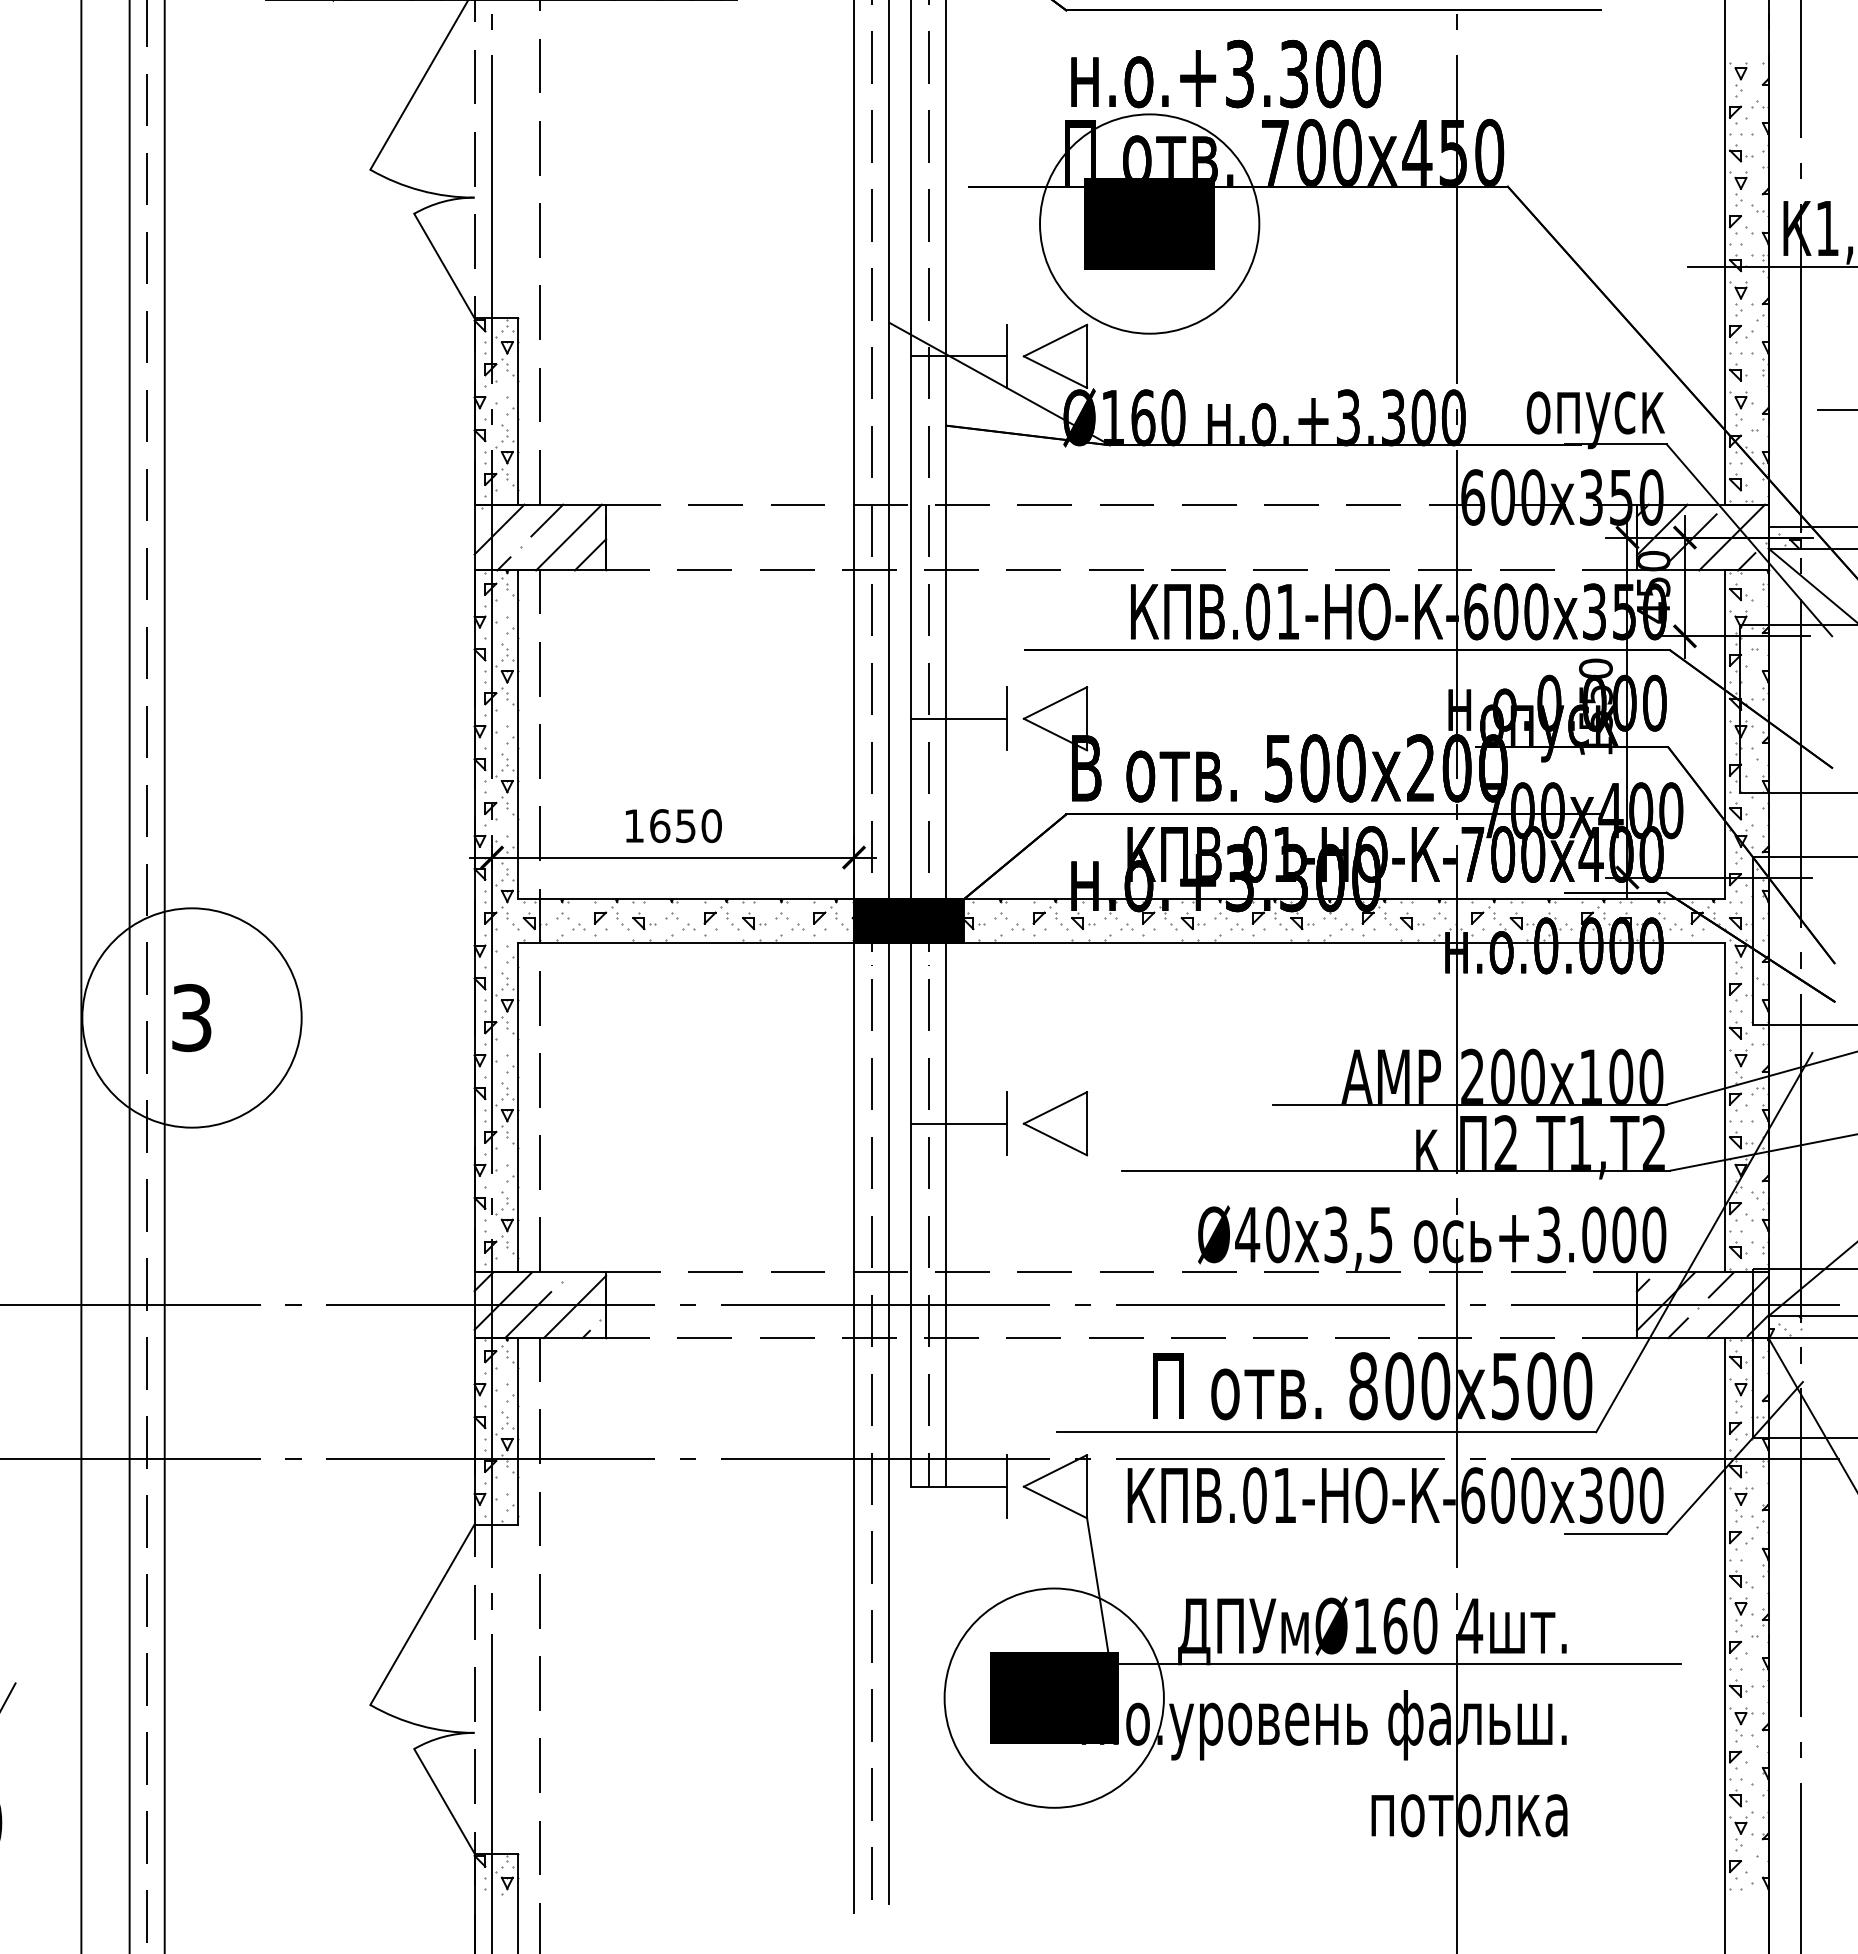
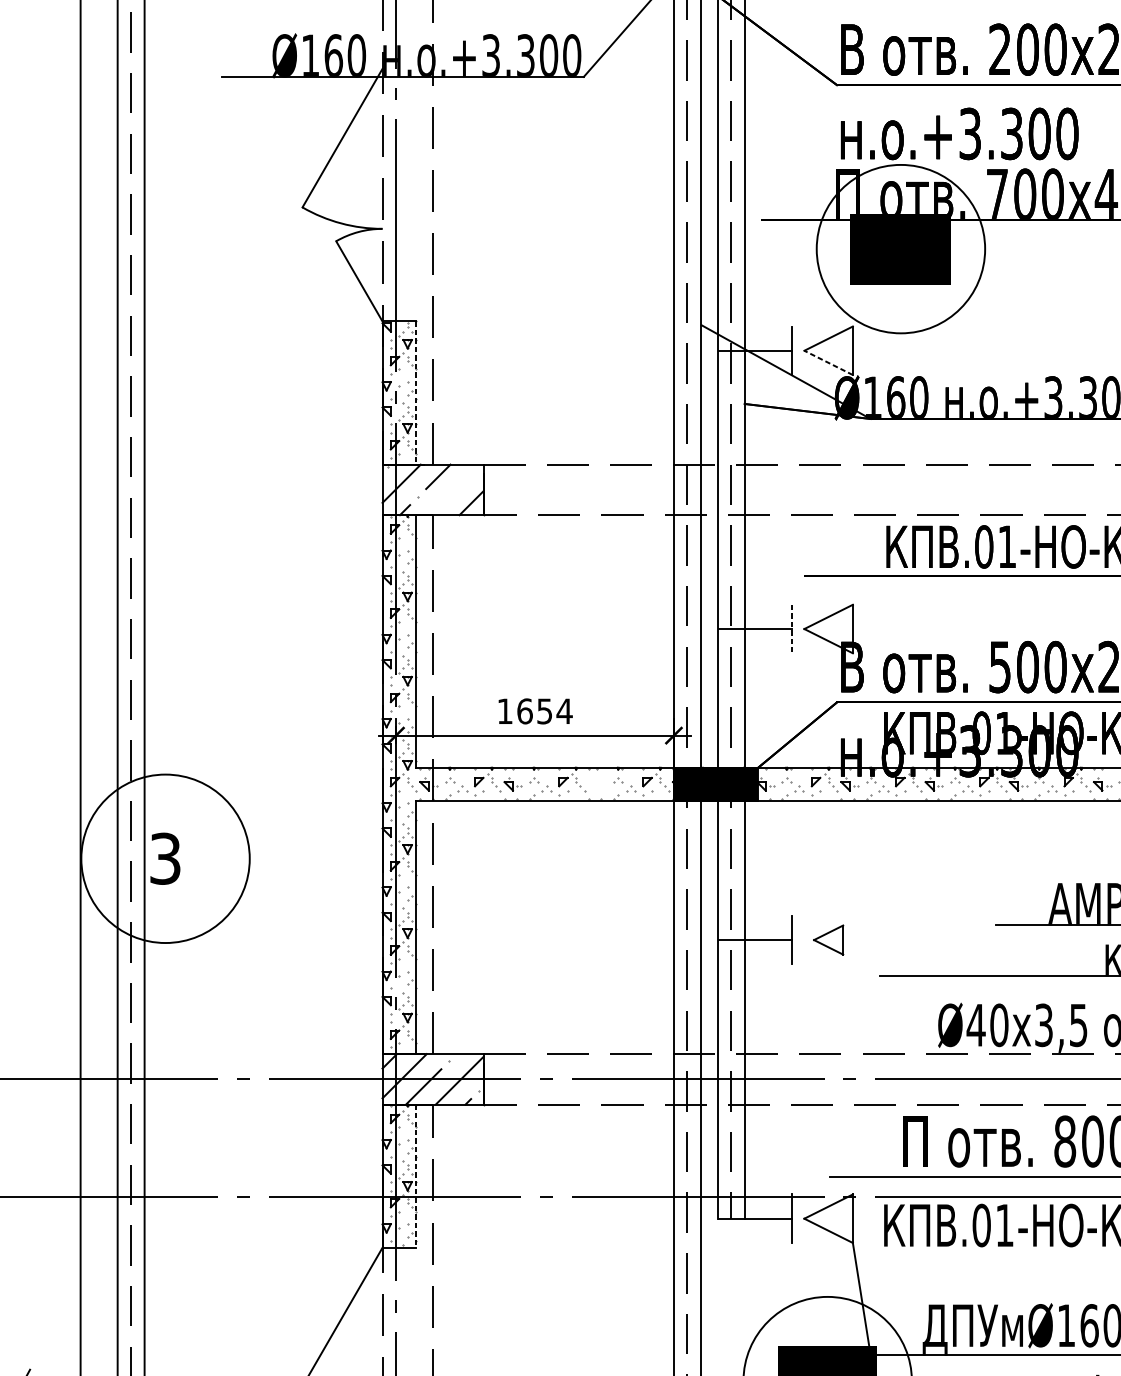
line: (1055, 371) -> (828, 362), solid -> dashed
line: (518, 411) -> (416, 393), solid -> dashed
line: (568, 537) -> (454, 489), removed
line: (1007, 718) -> (791, 628), solid -> dashed
text: (711, 826) -> (564, 711), 1650 -> 1654
part: (754, 921) -> (597, 784), removed
part: (1055, 1123) -> (828, 939), size x0.6
line: (518, 1431) -> (416, 1176), solid -> dashed

